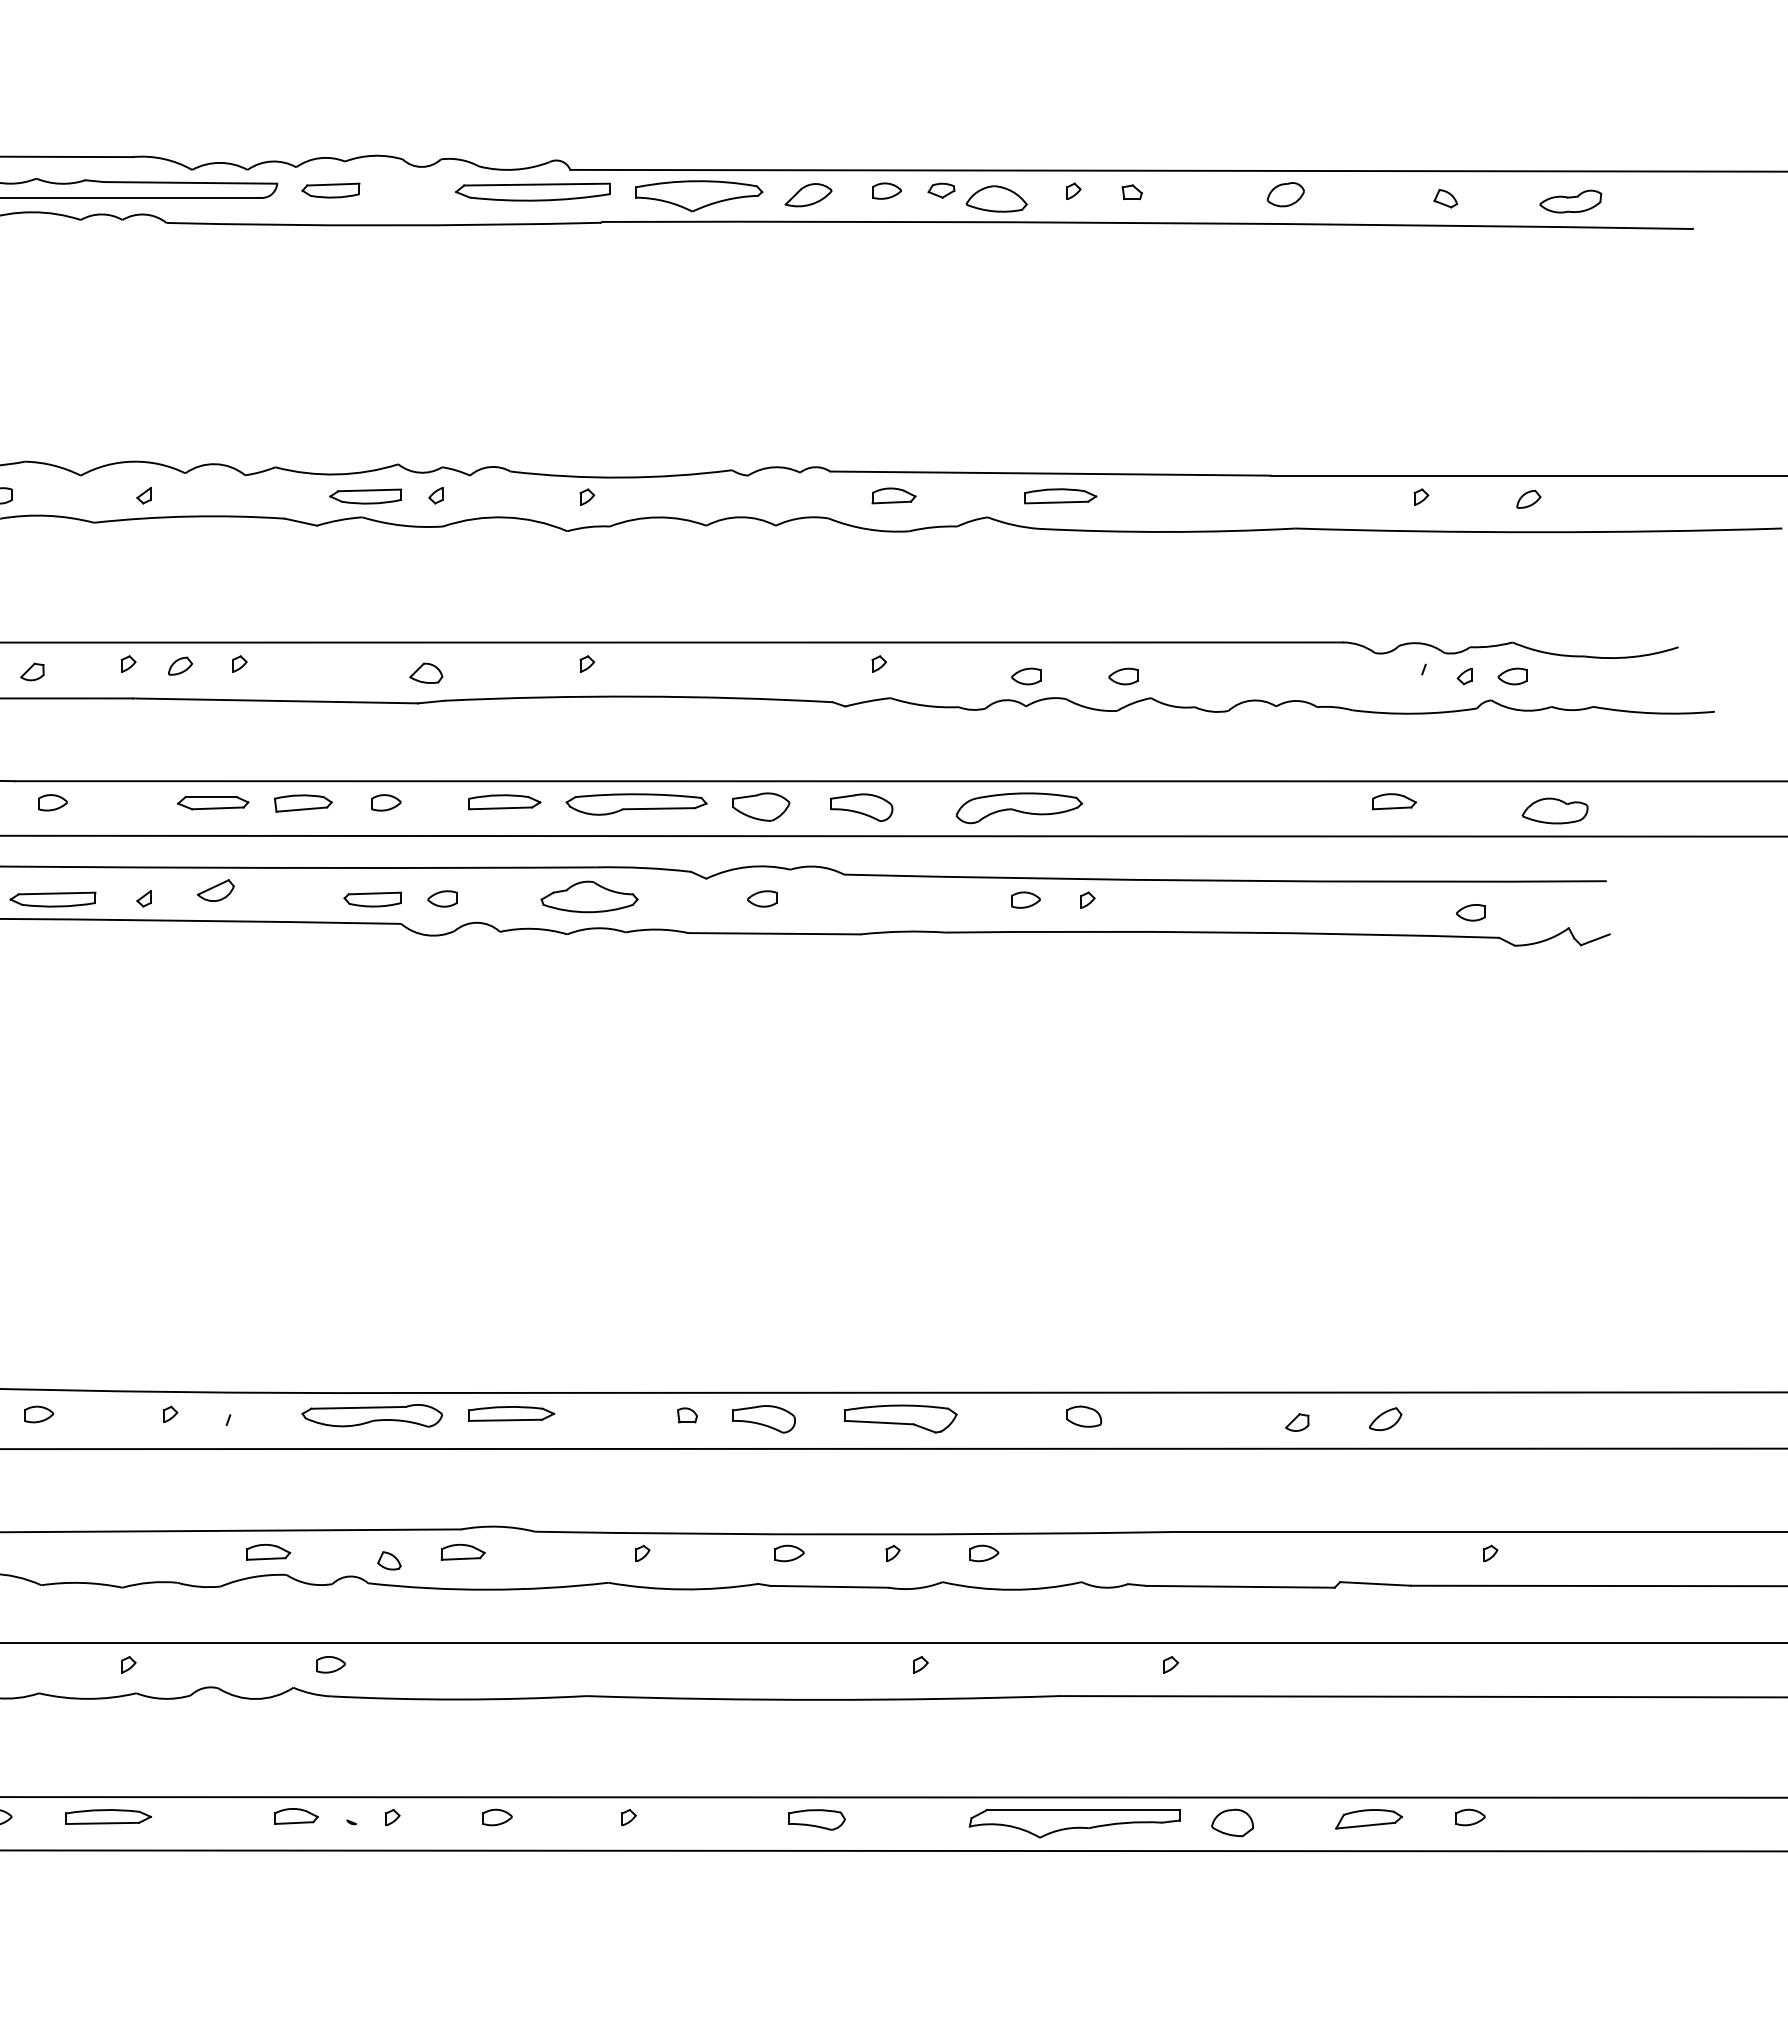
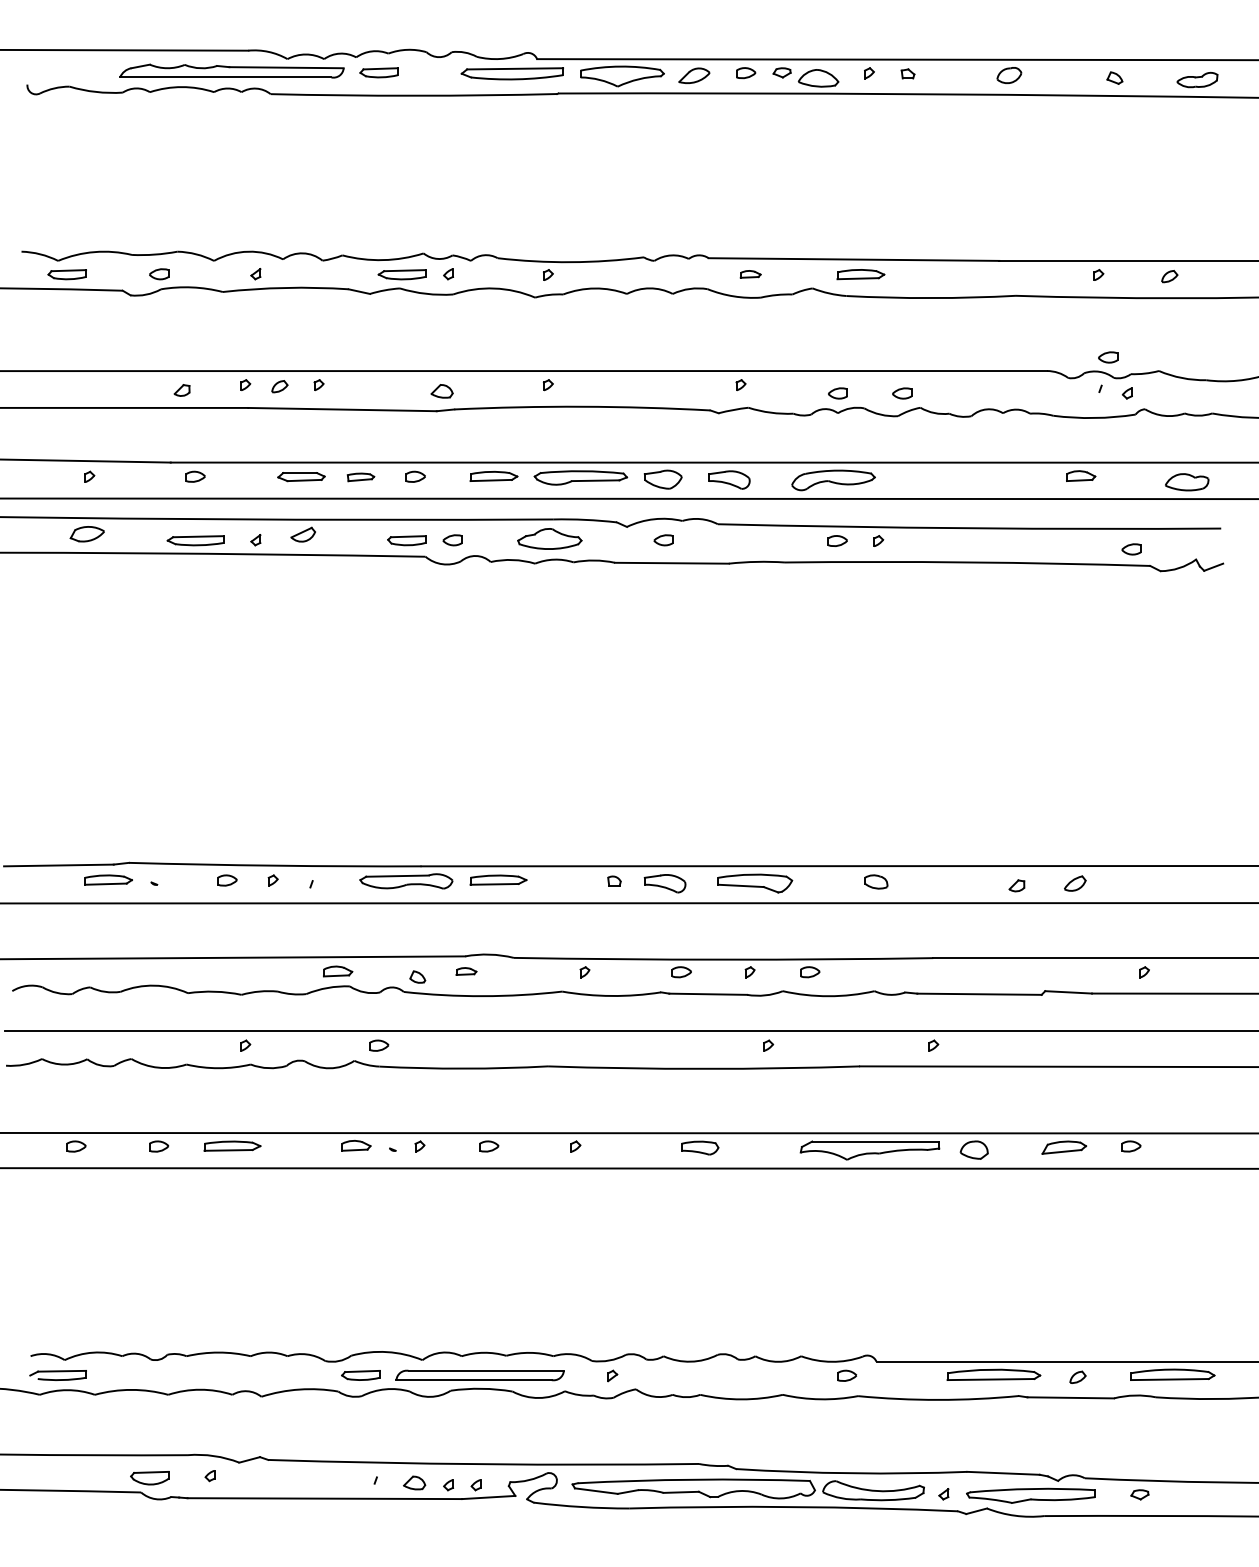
part: (893, 496) -> (750, 274), size x0.7
part: (1513, 676) -> (1108, 357), moved
part: (302, 803) -> (360, 477), size x0.7
part: (39, 1414) -> (227, 880), moved
part: (463, 1552) -> (466, 971), size x0.7

